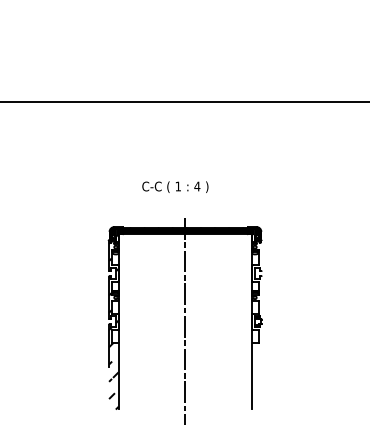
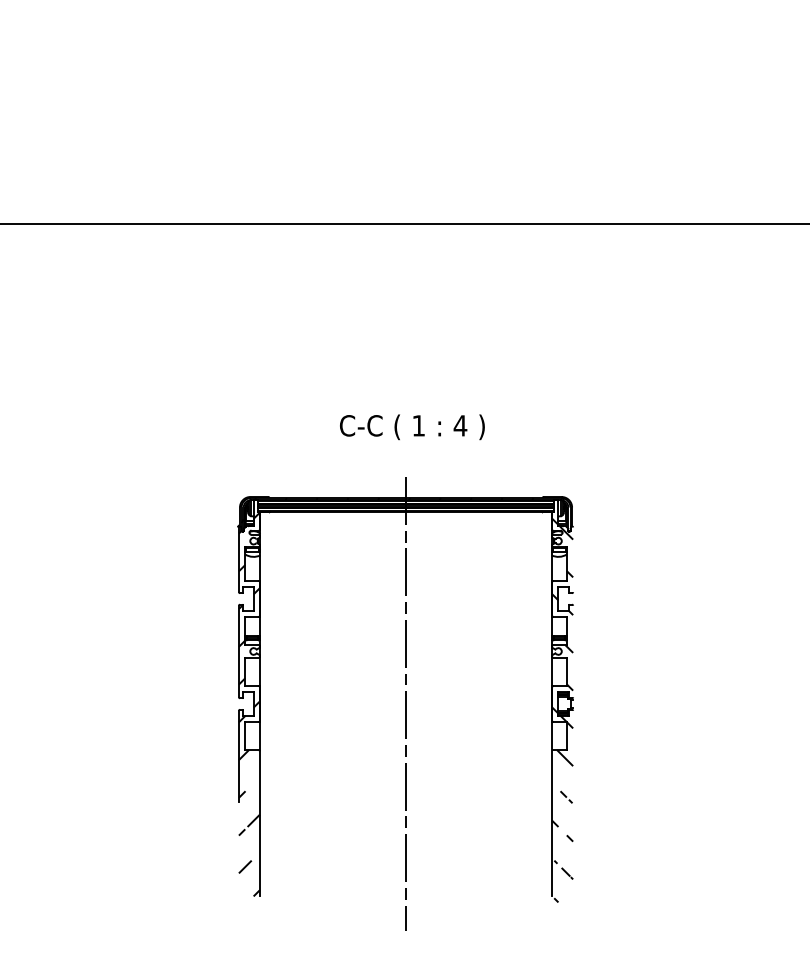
text: (175, 186) -> (412, 425), moved
hatch: (256, 324) -> (561, 710), added

